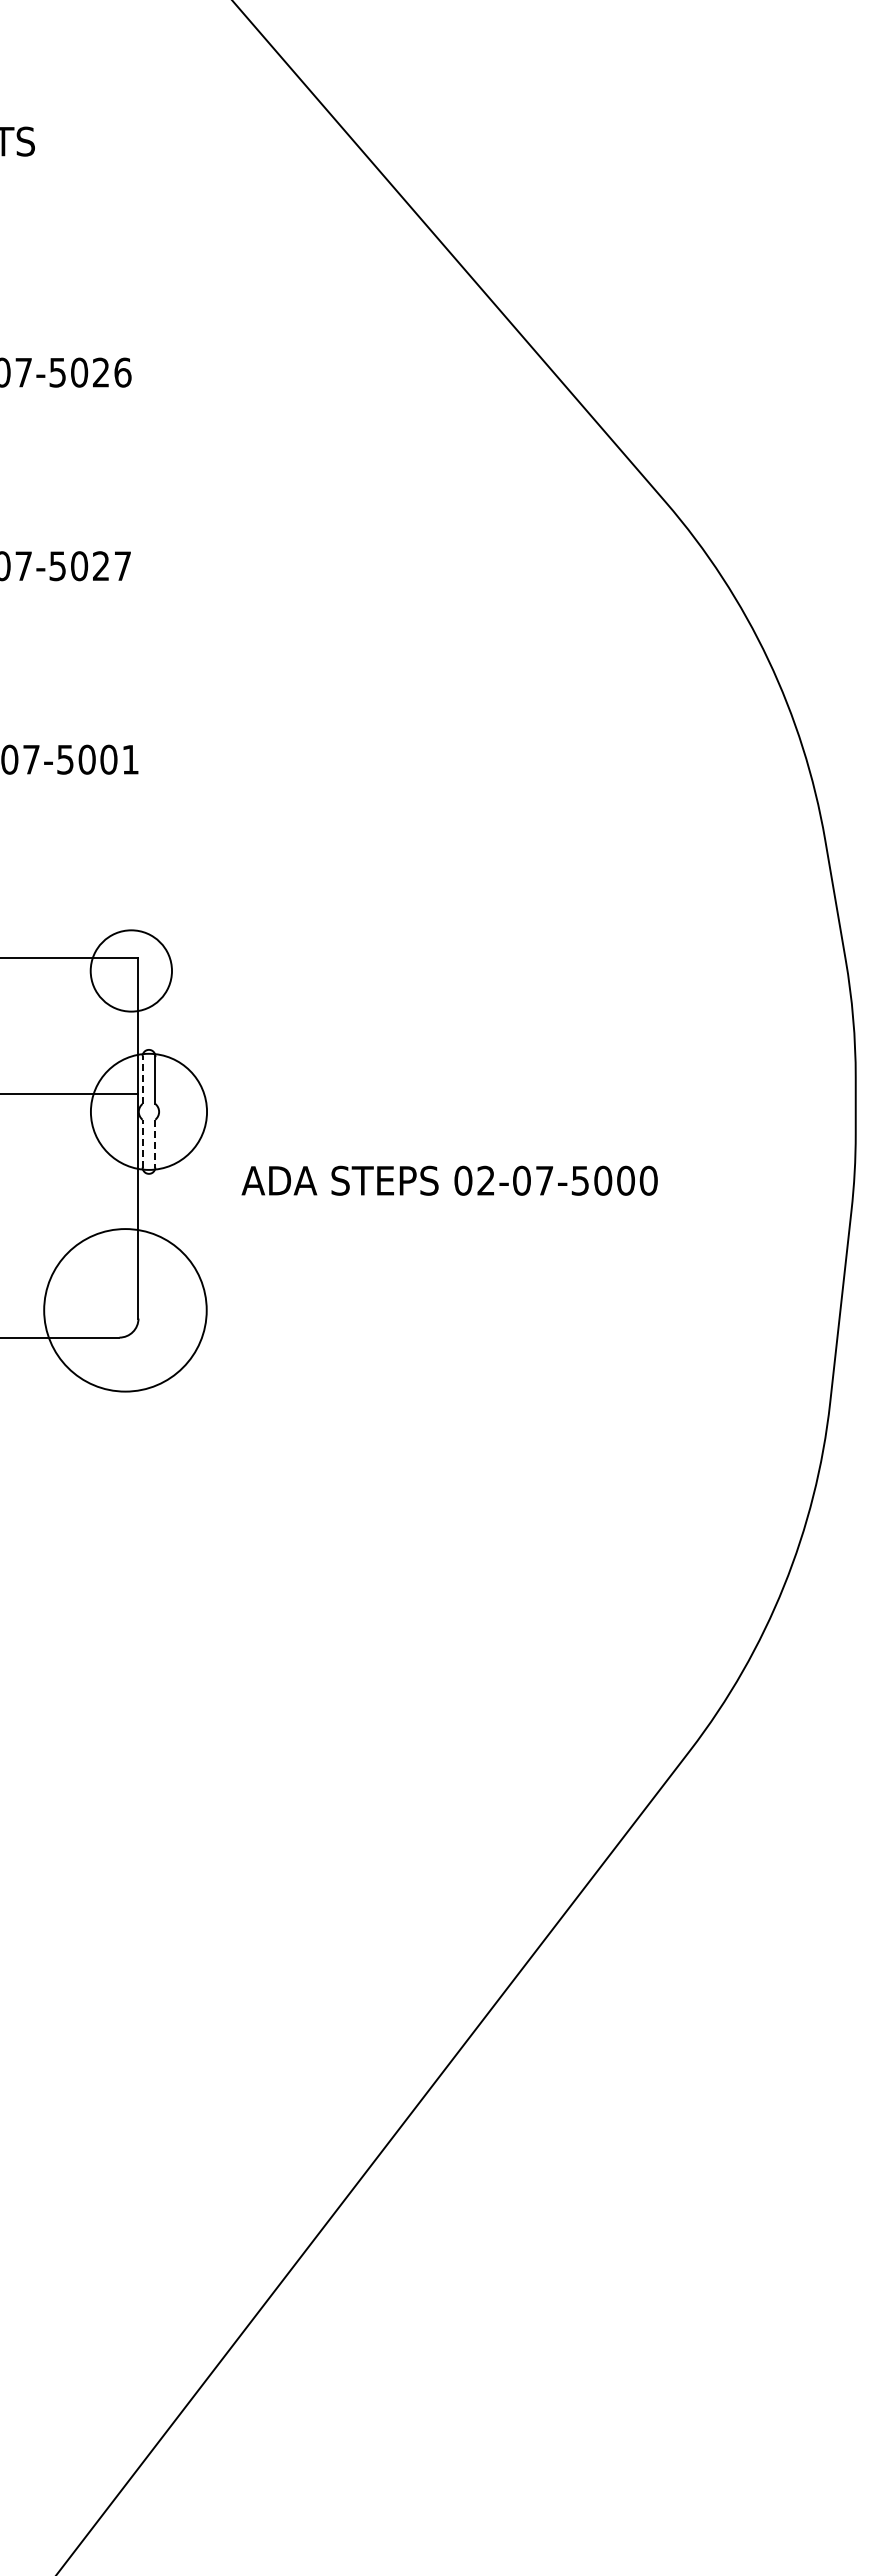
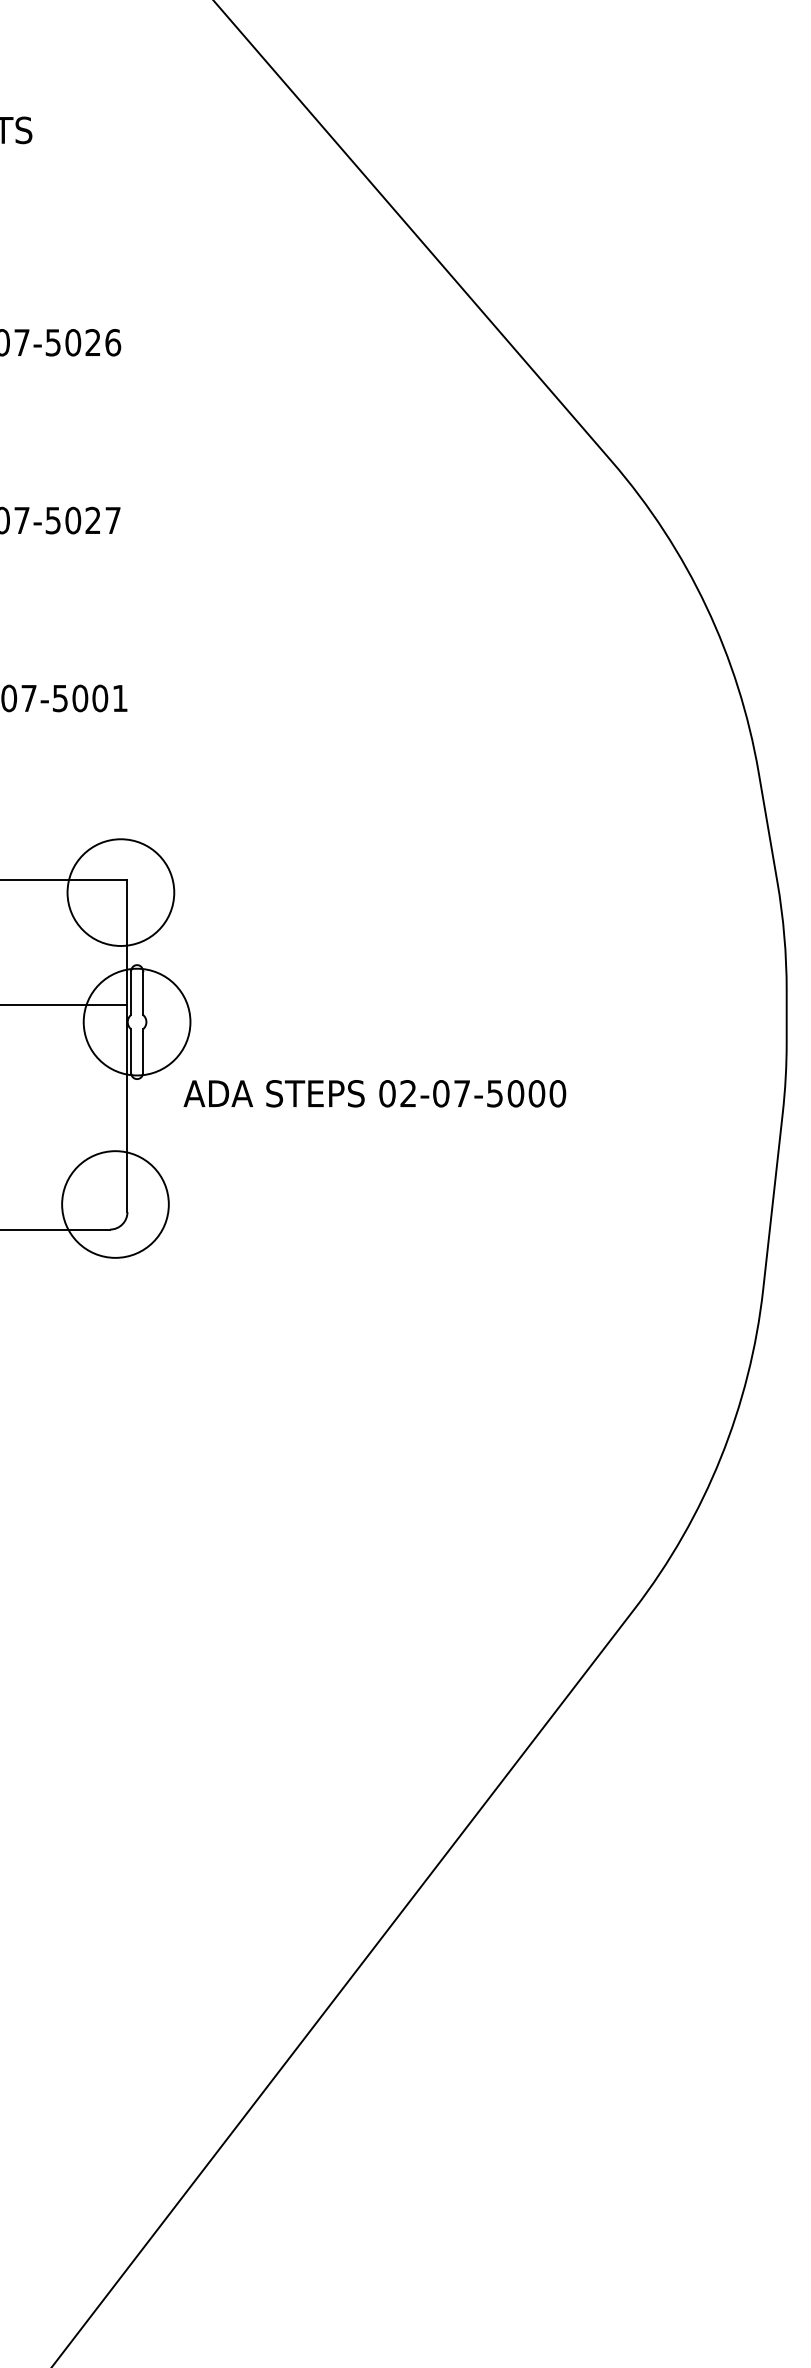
circle: (131, 970) -> (121, 892), size x1.43
line: (142, 1080) -> (131, 993), dashed -> solid
line: (142, 1143) -> (131, 1051), dashed -> solid
line: (155, 1143) -> (143, 1051), dashed -> solid
text: (449, 1180) -> (374, 1093), moved
circle: (125, 1310) -> (115, 1204), size x0.71

